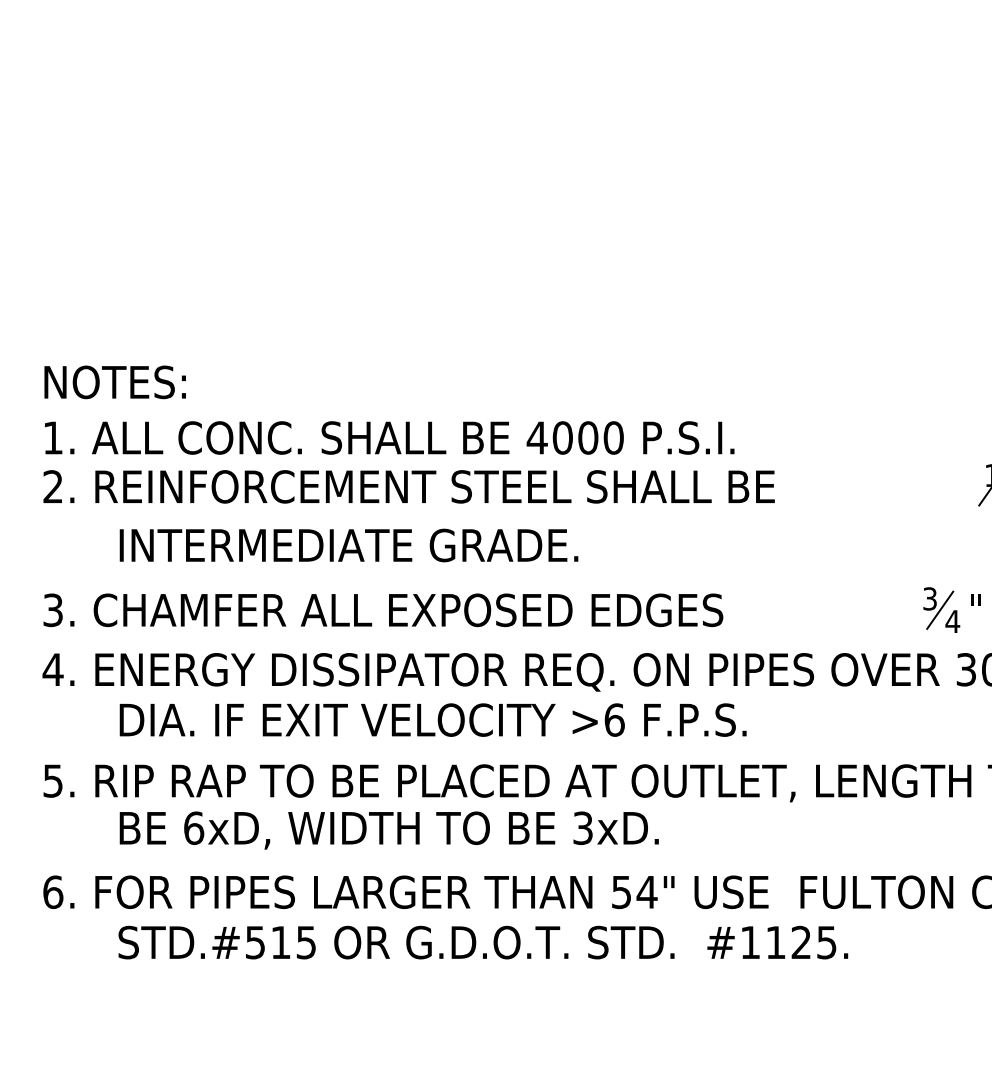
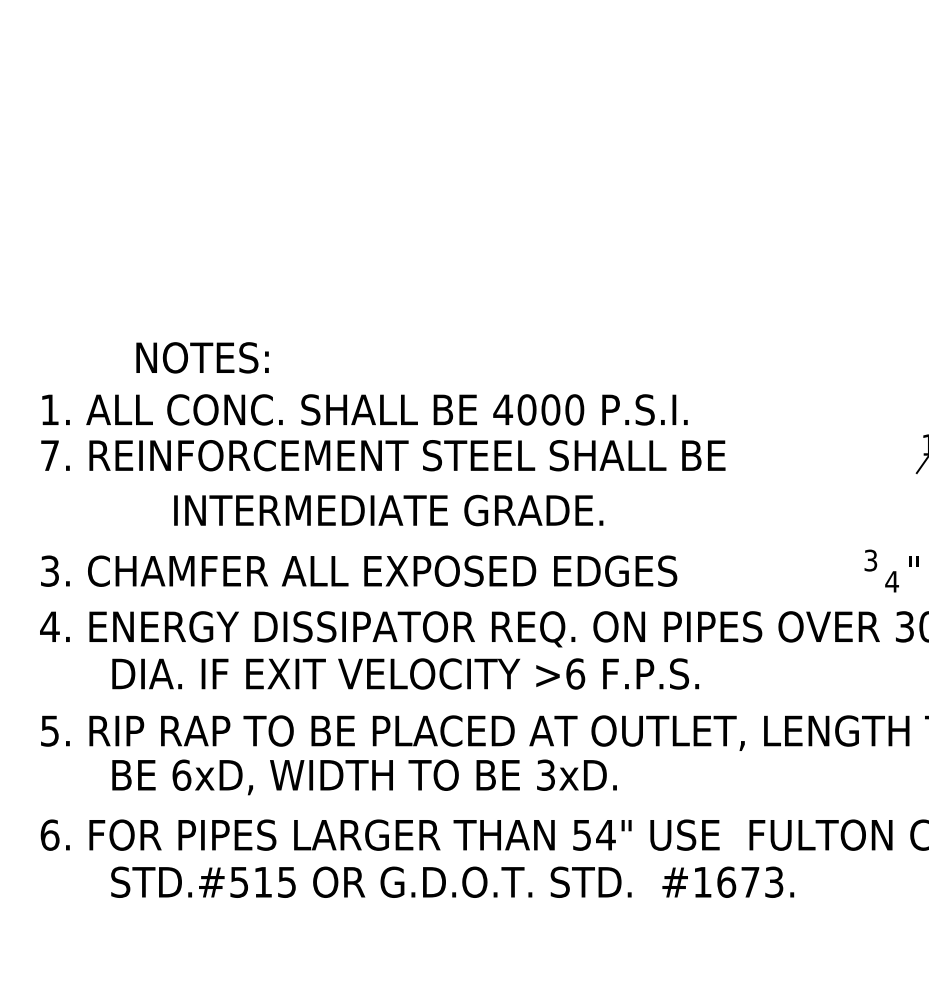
text: (114, 382) -> (201, 357), moved
text: (52, 486) -> (49, 455), 2. -> 7.
text: (348, 545) -> (388, 510), moved
line: (940, 609) -> (880, 570), removed
text: (801, 942) -> (750, 882), #1125. -> #1673.

